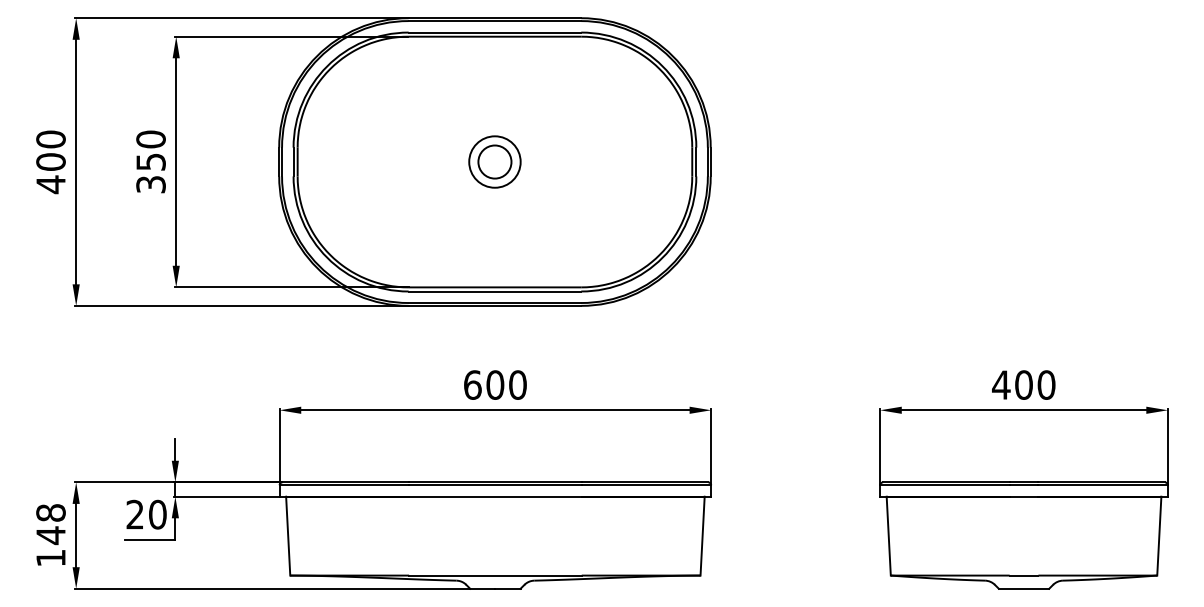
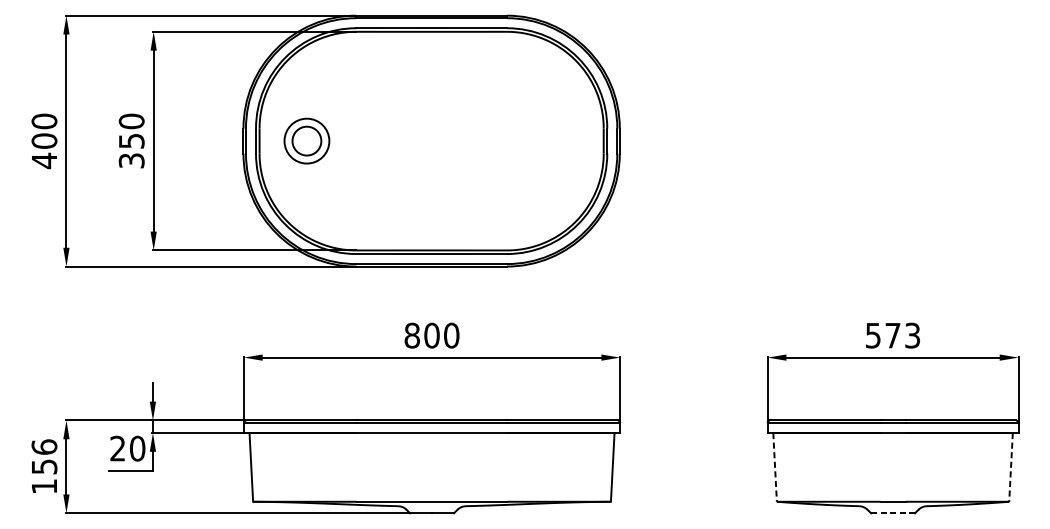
part: (494, 161) -> (306, 140), moved
text: (472, 384) -> (412, 335), 600 -> 800
text: (1023, 384) -> (892, 335), 400 -> 573
text: (50, 524) -> (44, 457), 148 -> 156
line: (888, 536) -> (774, 467), solid -> dashed
line: (1159, 536) -> (1011, 467), solid -> dashed
line: (1024, 588) -> (893, 513), solid -> dashed

